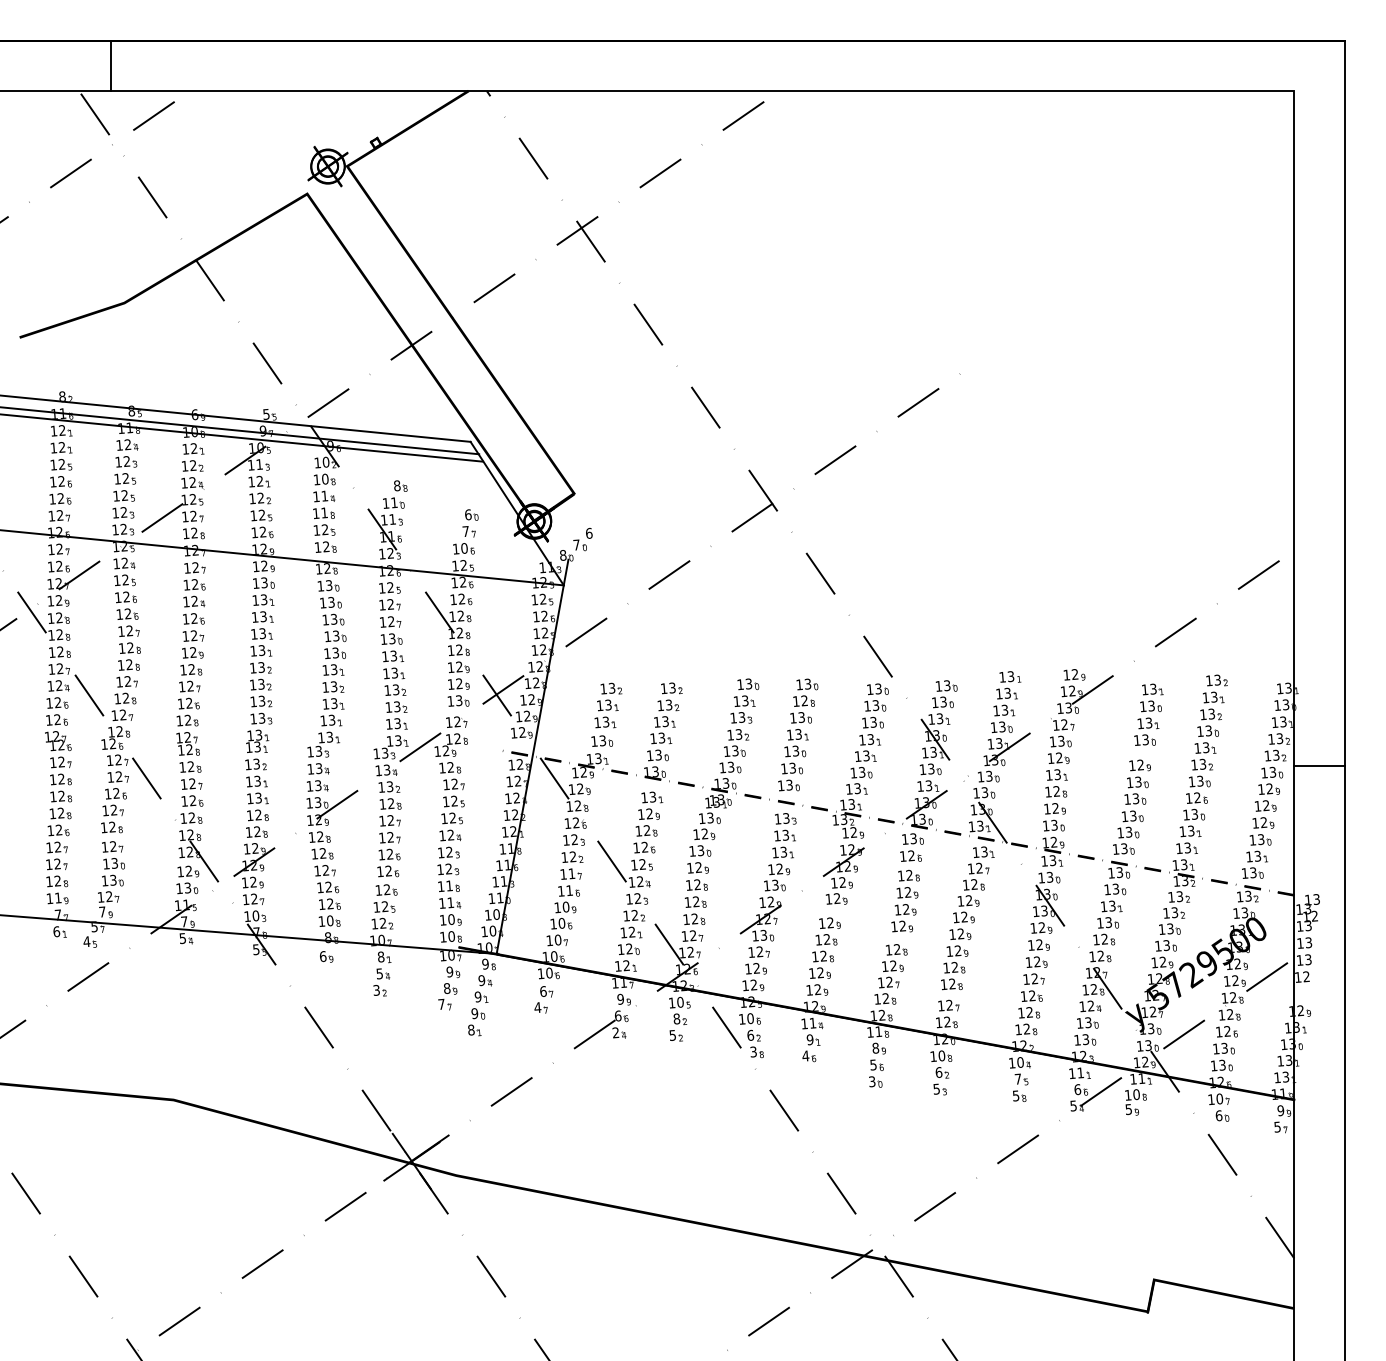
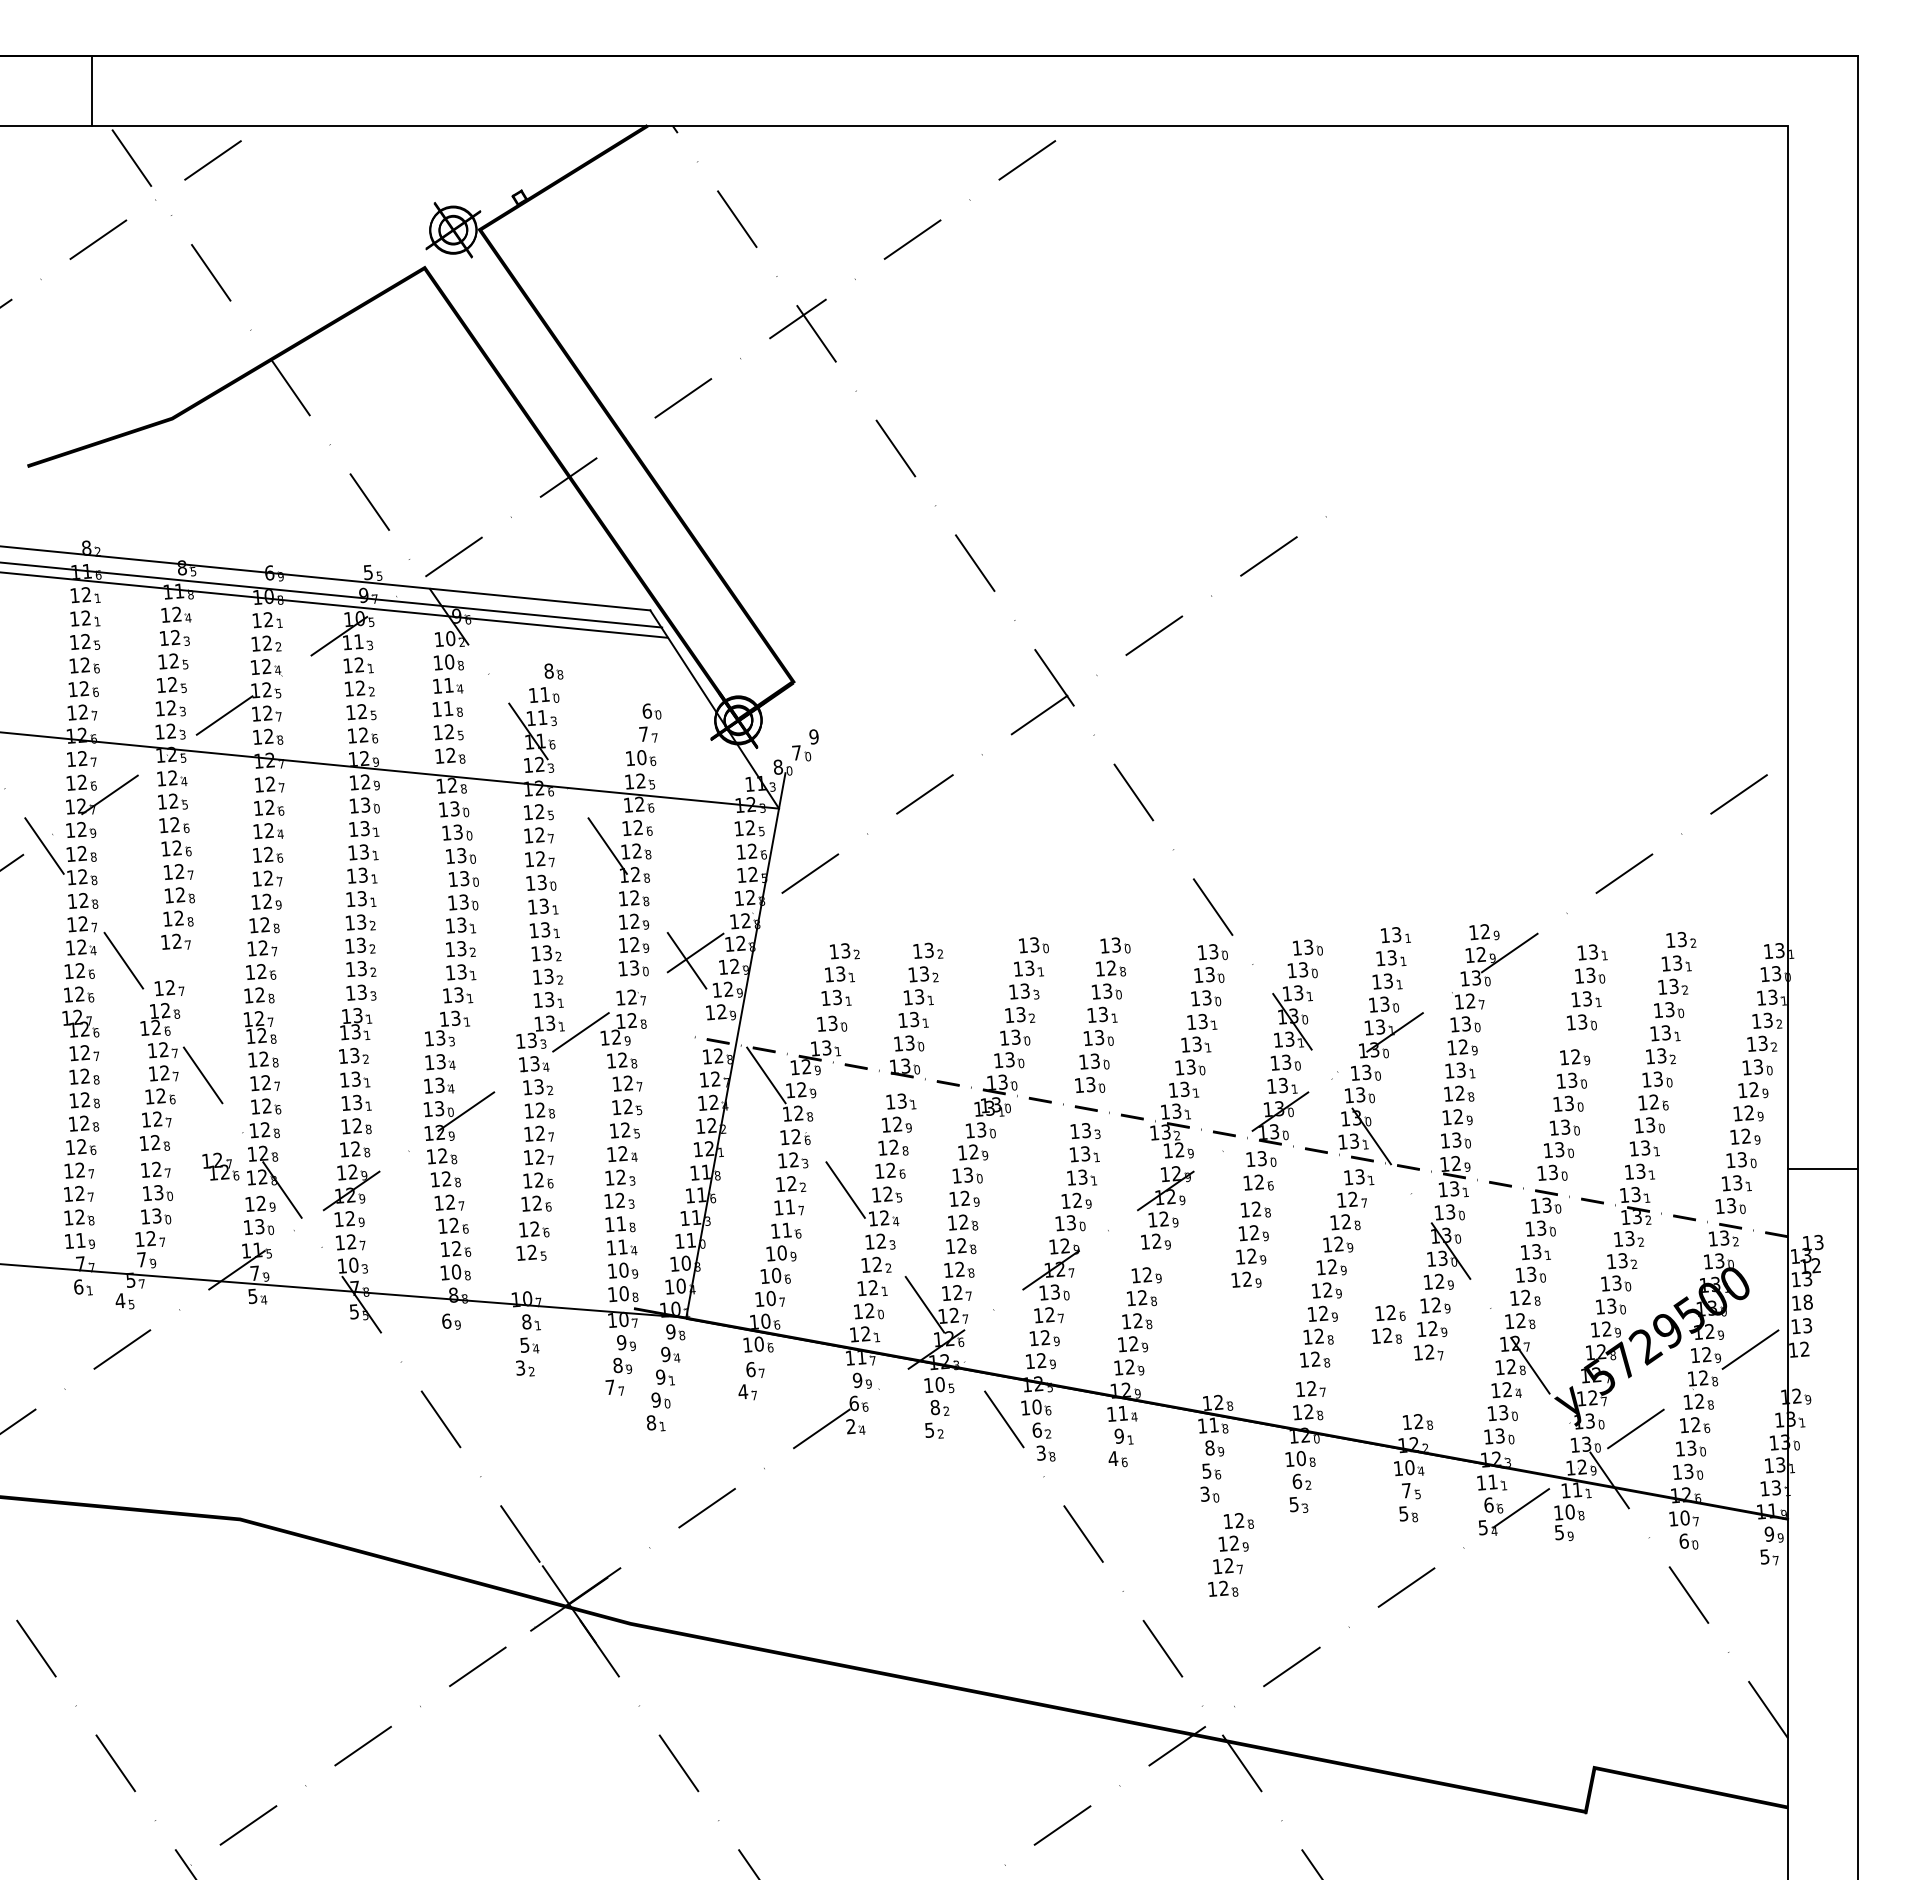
line: (110, 65) -> (92, 90), moved
text: (588, 533) -> (813, 736), 6 -> 9
part: (125, 698) -> (173, 964), removed
line: (1319, 765) -> (1822, 1168), moved
part: (159, 844) -> (220, 1166), added
part: (382, 923) -> (528, 1275), removed
text: (1308, 942) -> (1807, 1301), 13 -> 18
part: (890, 974) -> (1230, 1554), moved
part: (1030, 1004) -> (1388, 1324), moved

